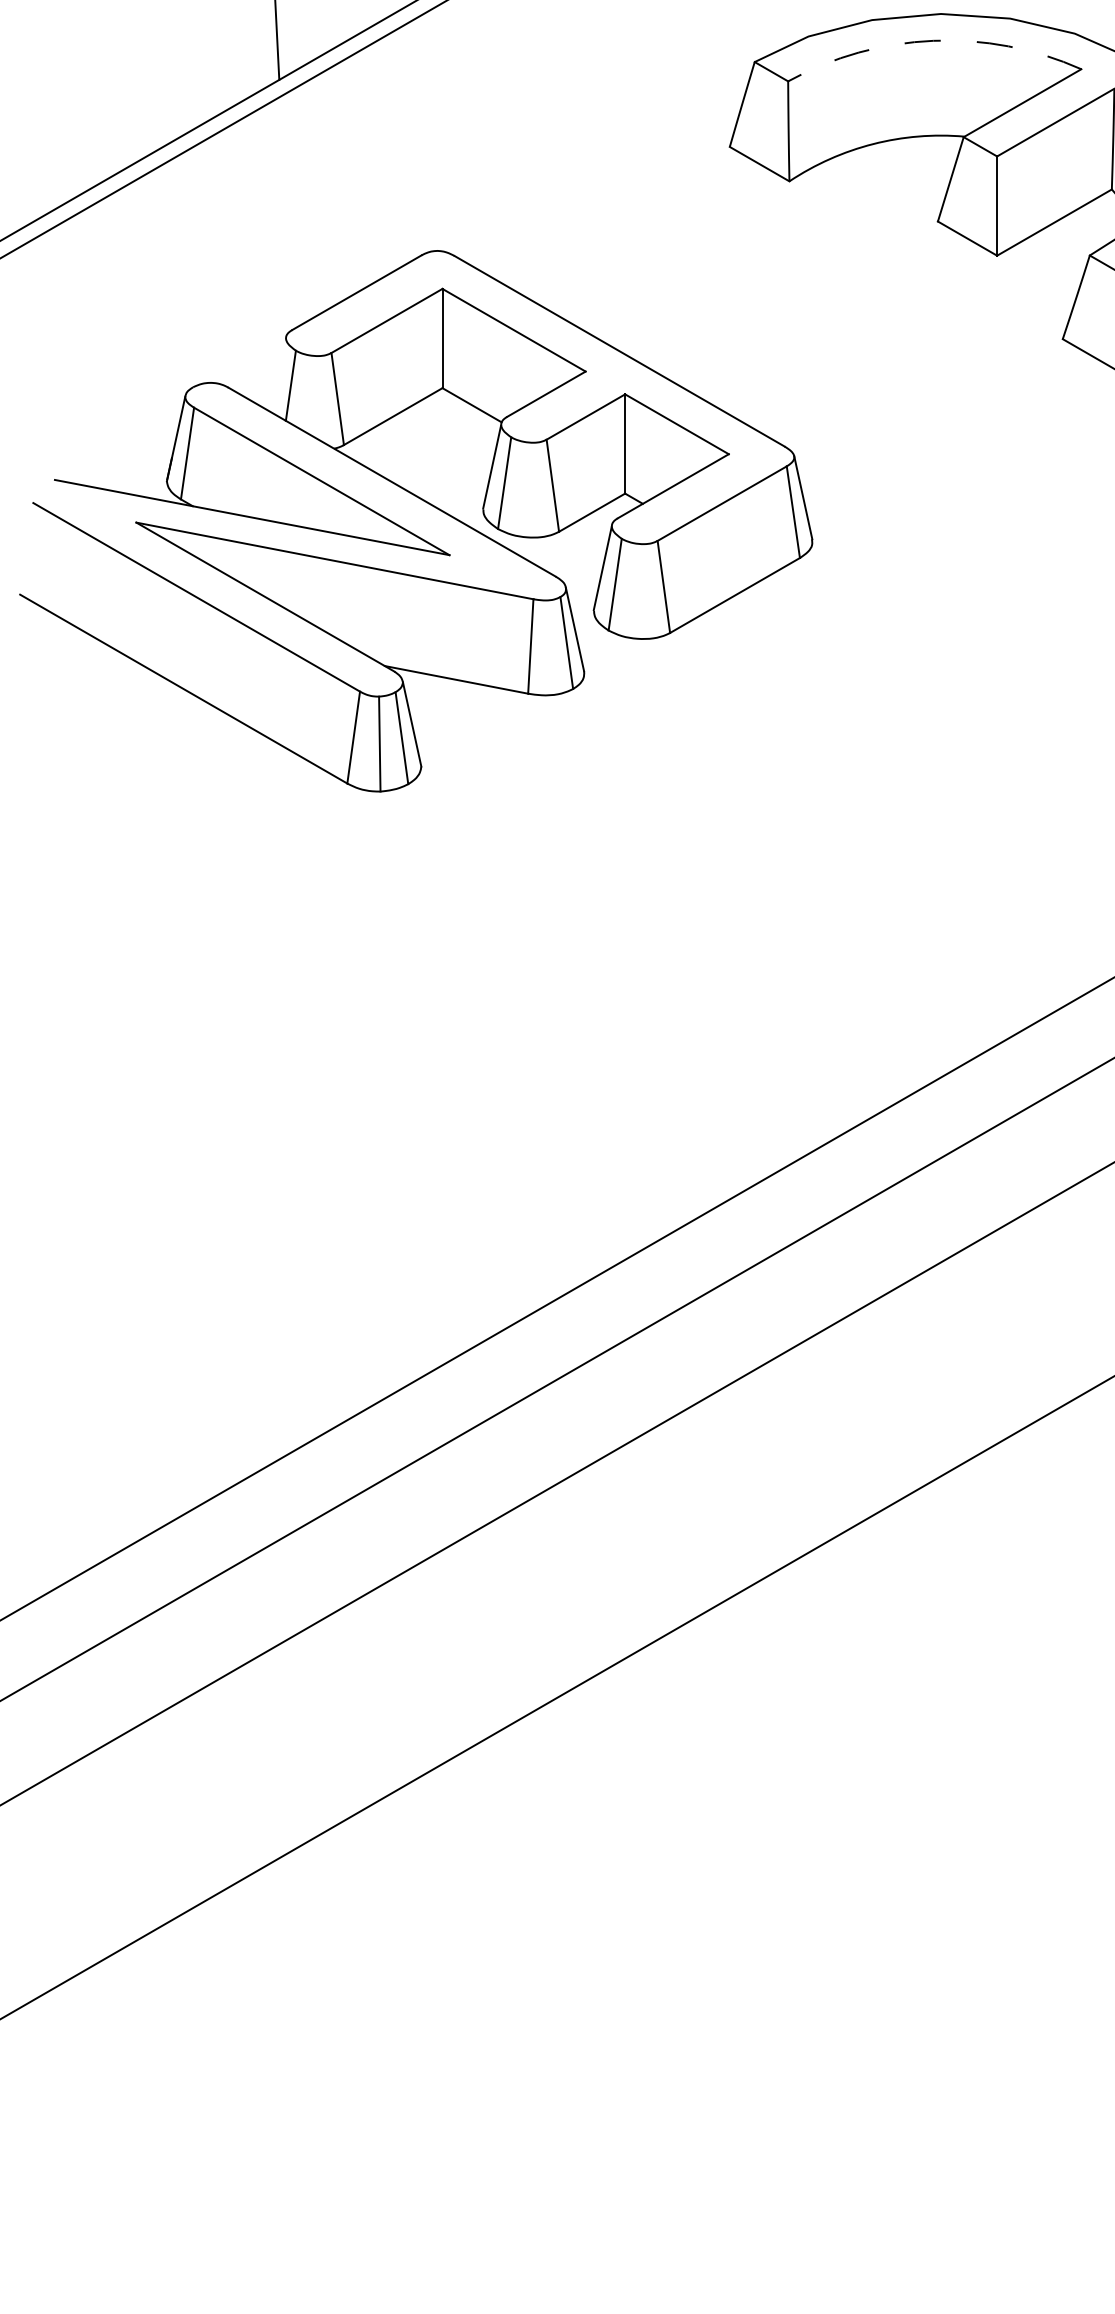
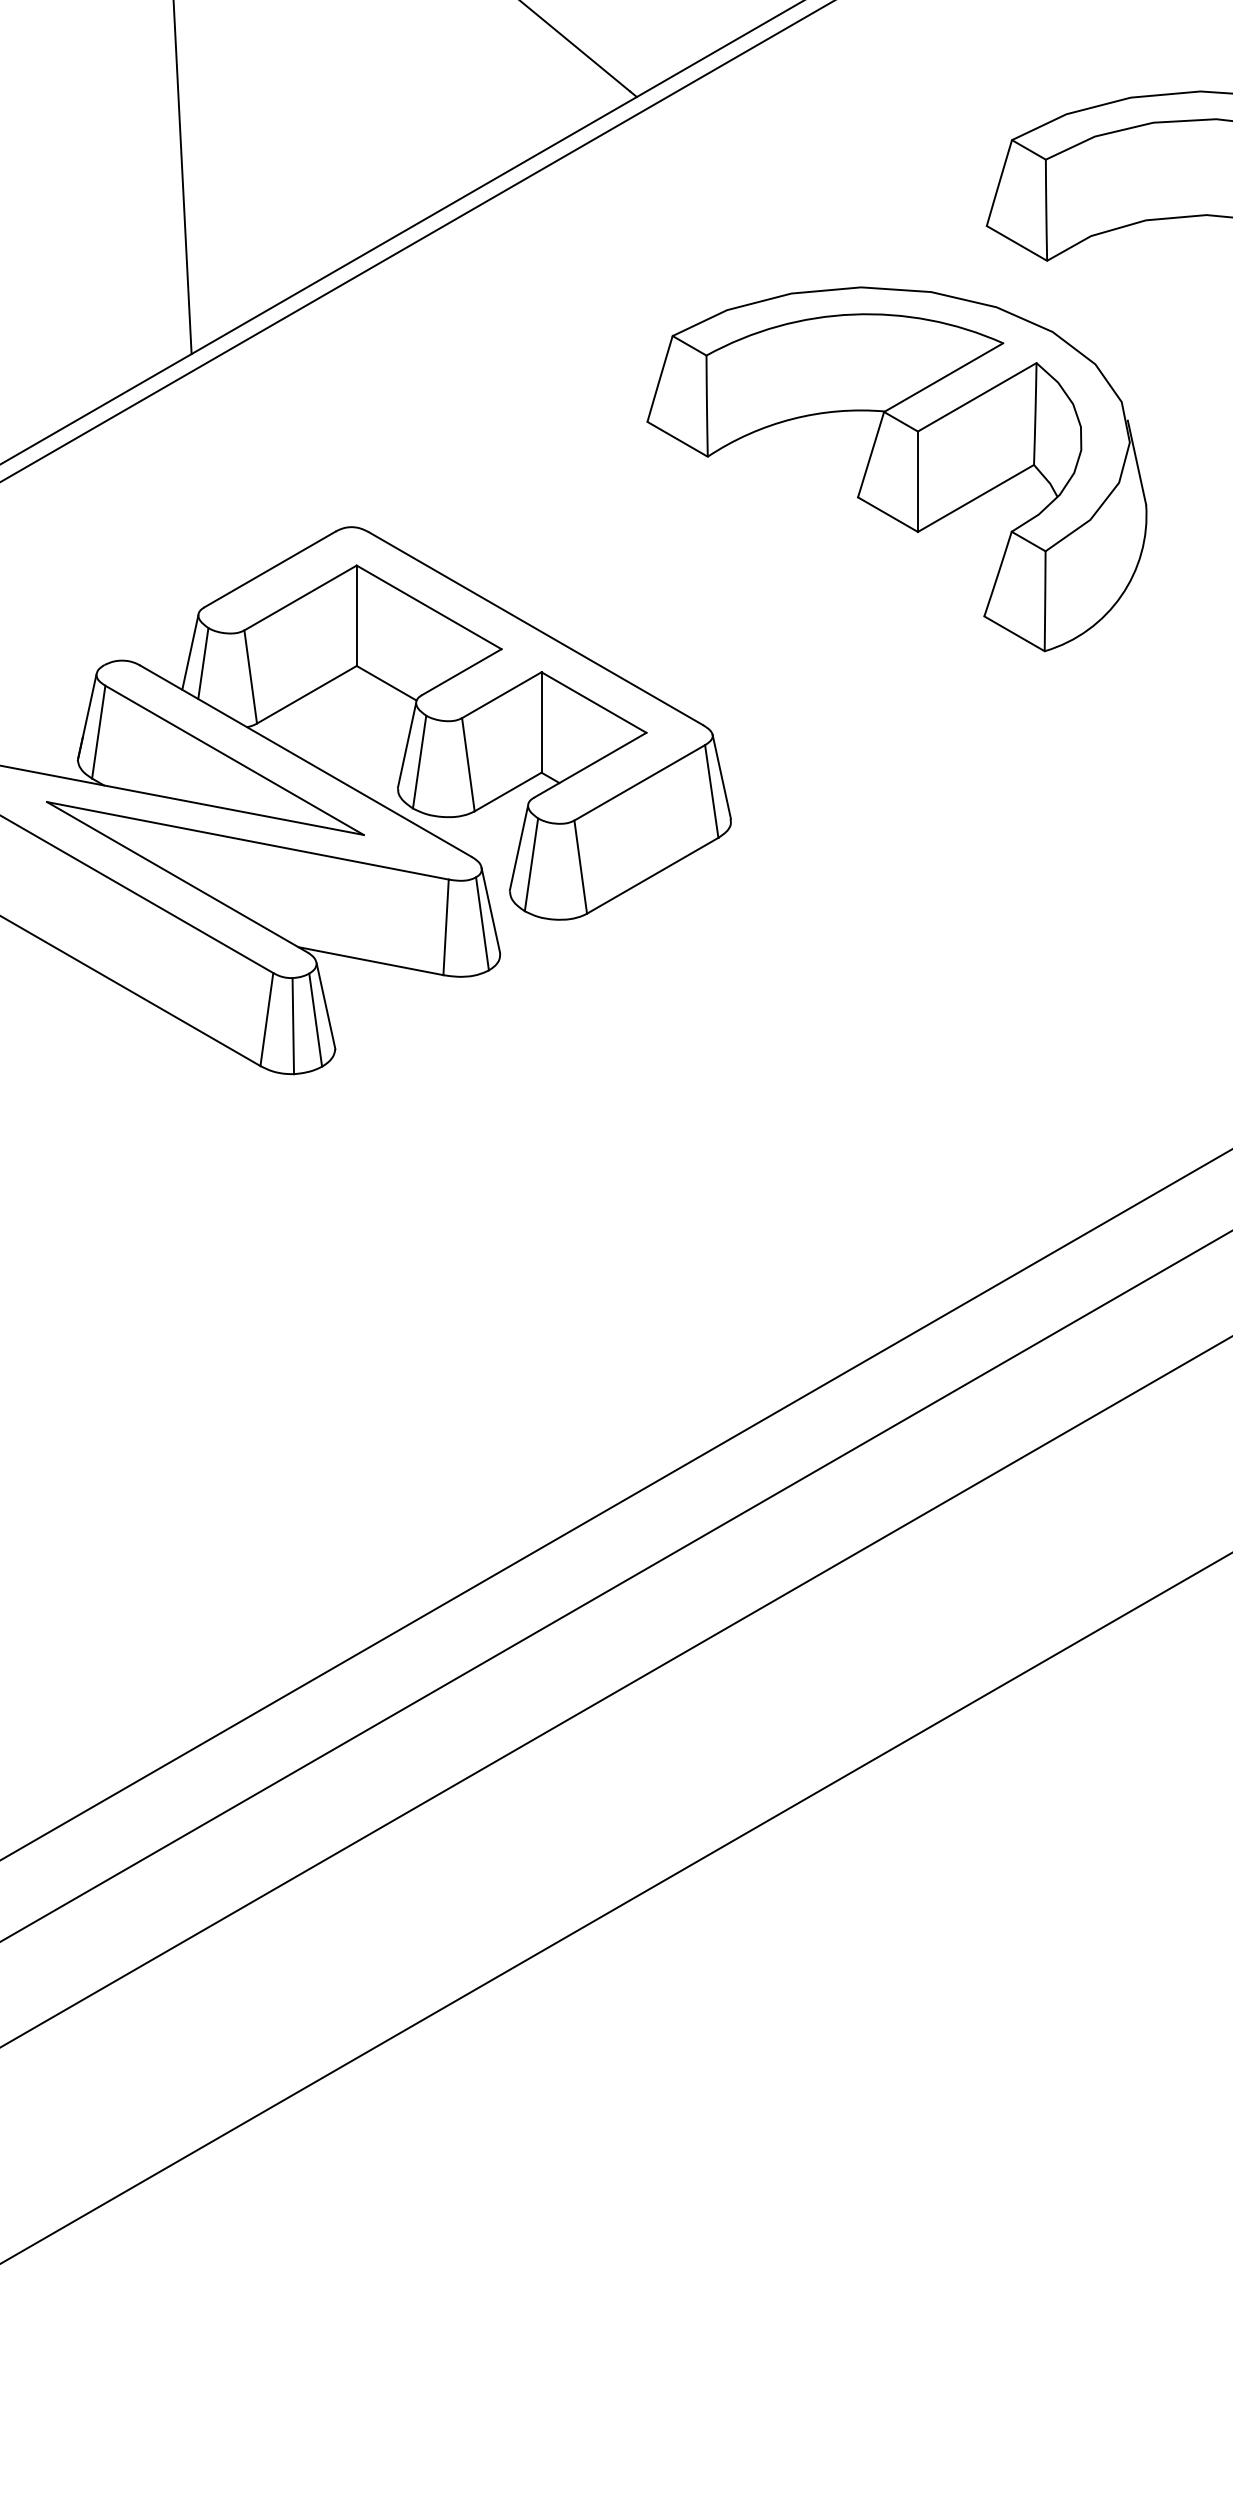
arc: (933, 40) -> (853, 314), dashed -> solid
line: (278, 374) -> (190, 652), added

